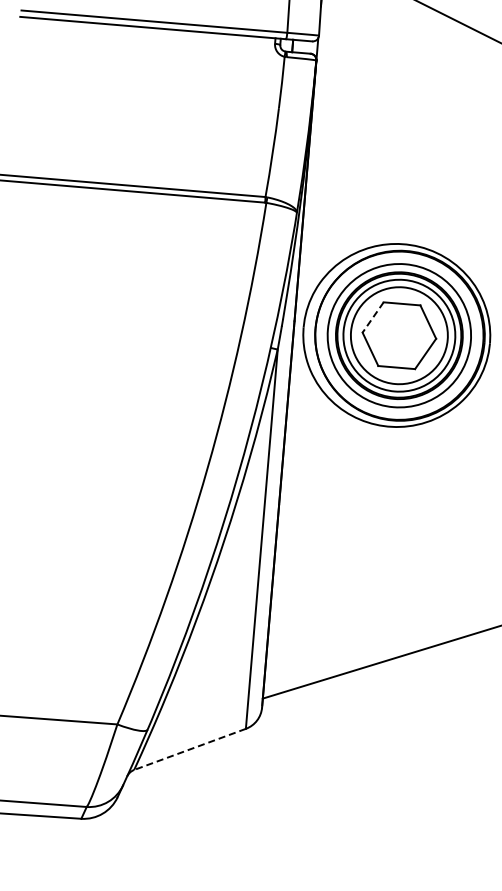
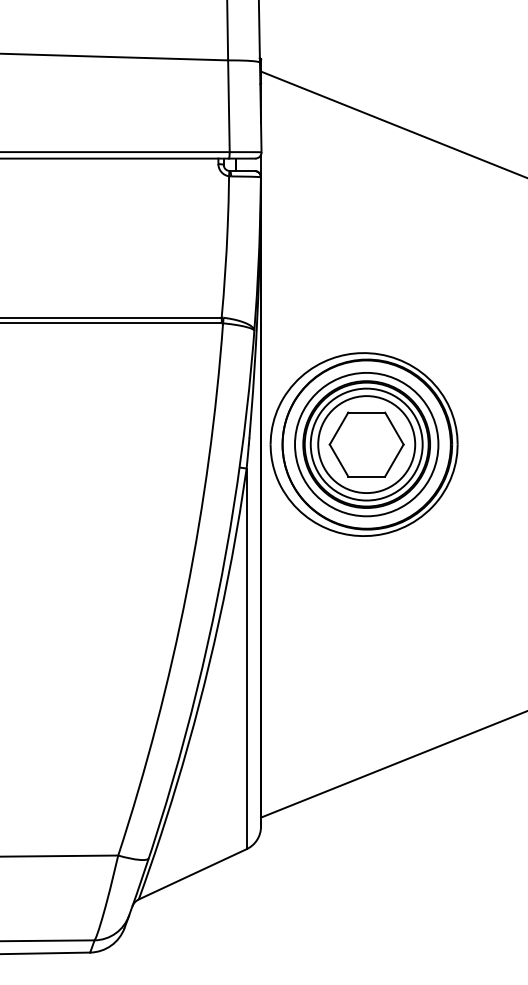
line: (372, 318) -> (338, 429), dashed -> solid
line: (189, 749) -> (192, 874), dashed -> solid

